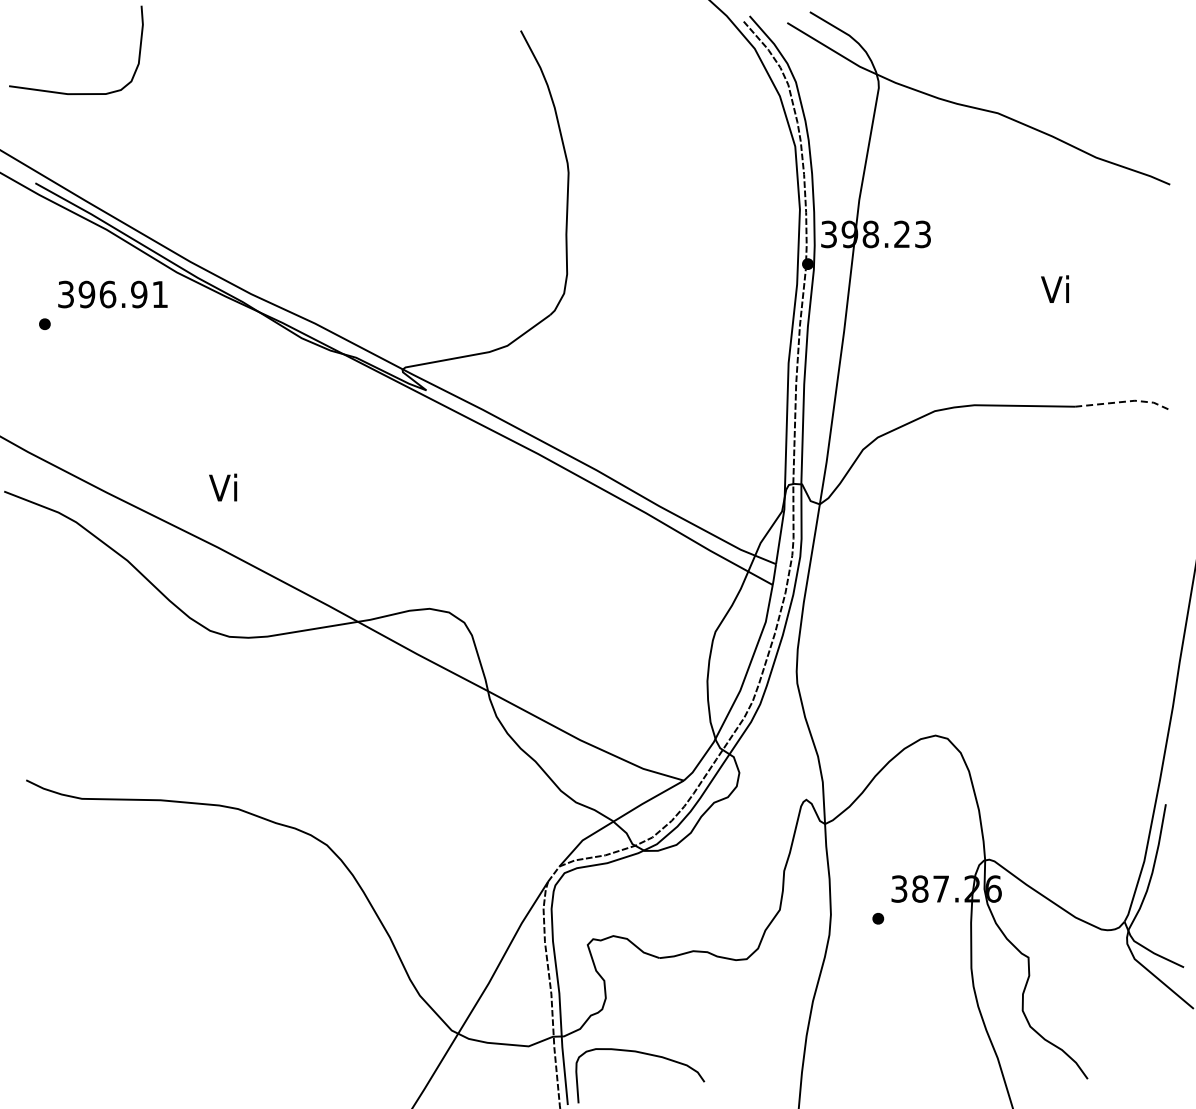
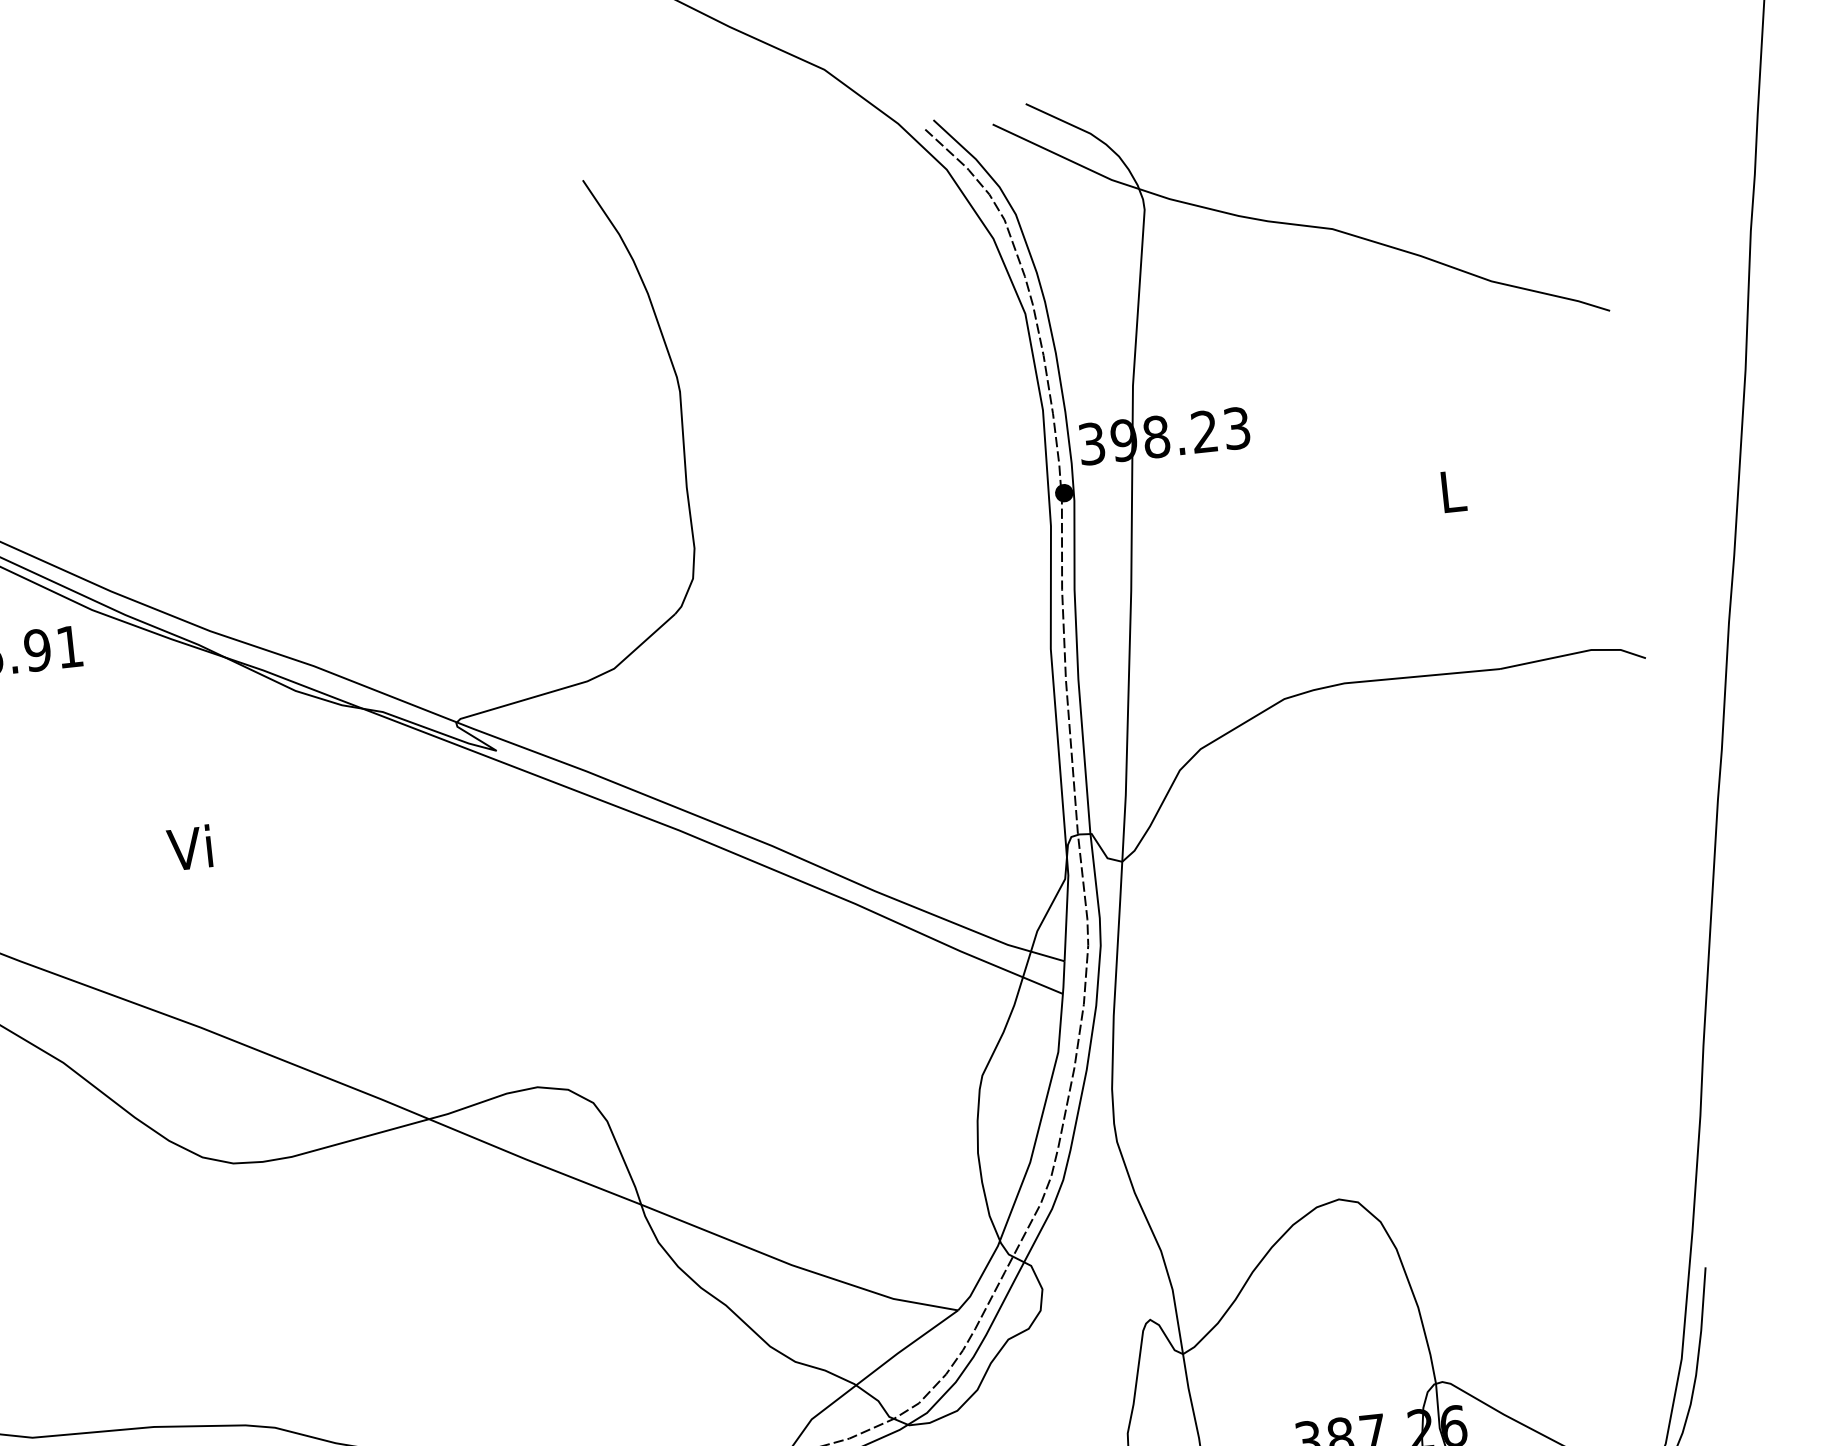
text: (1054, 288) -> (1448, 490), Vi -> L
line: (1125, 401) -> (1576, 652), dashed -> solid
text: (223, 487) -> (190, 847), moved

